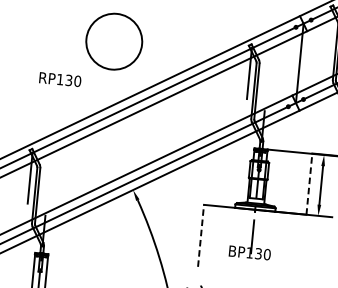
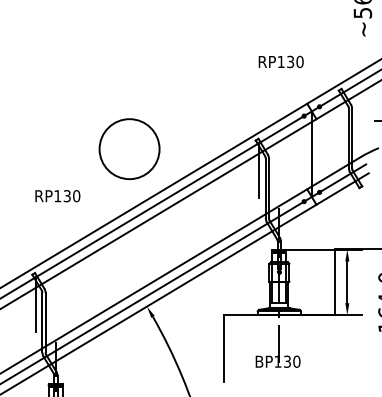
circle: (114, 41) -> (129, 148), moved
line: (309, 184) -> (334, 282), dashed -> solid
line: (201, 235) -> (224, 348), dashed -> solid

